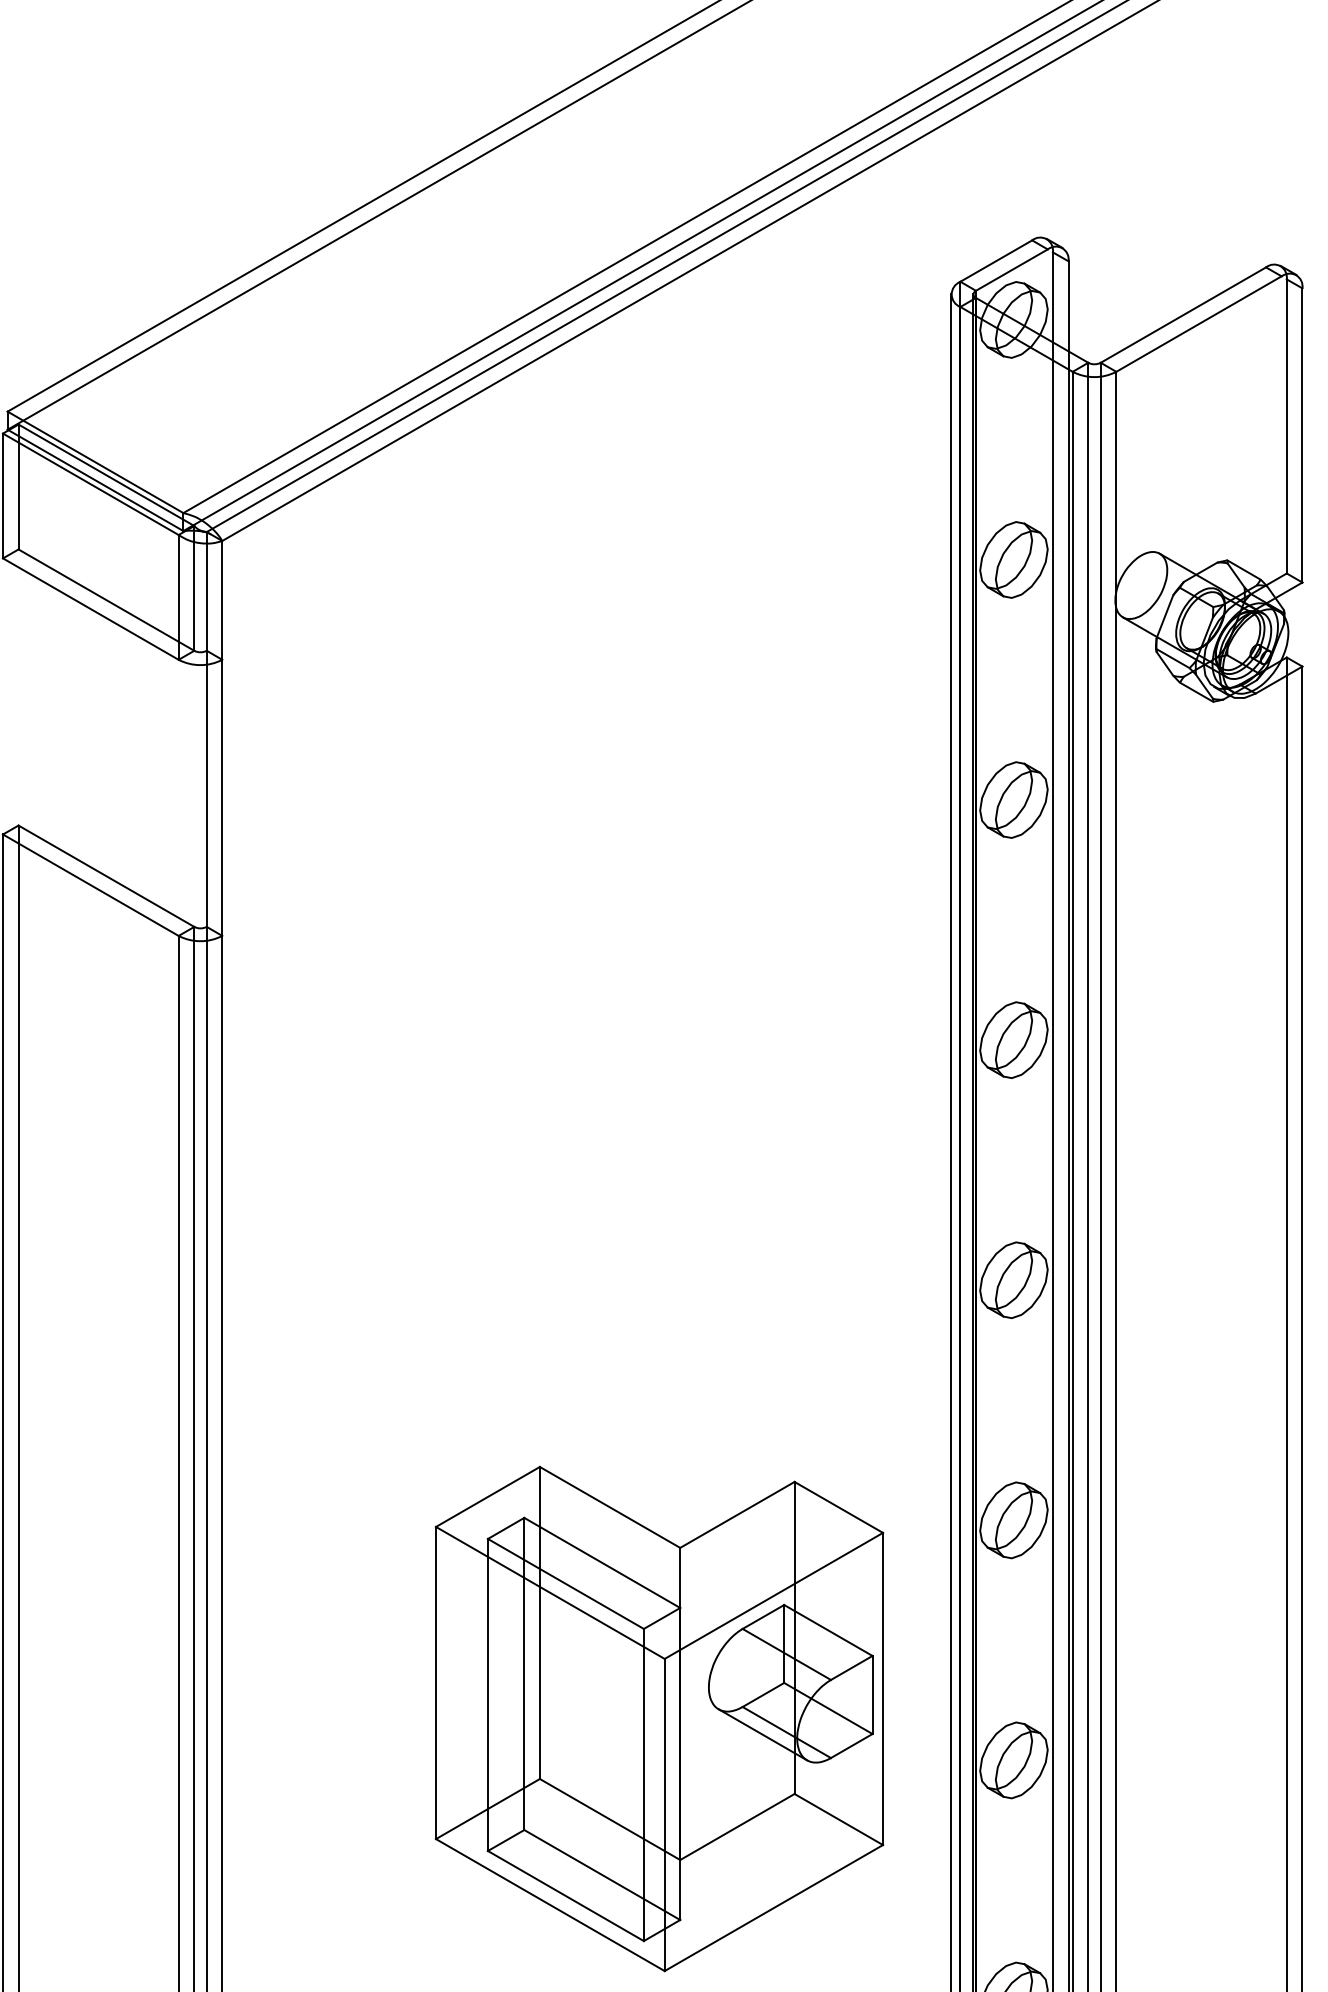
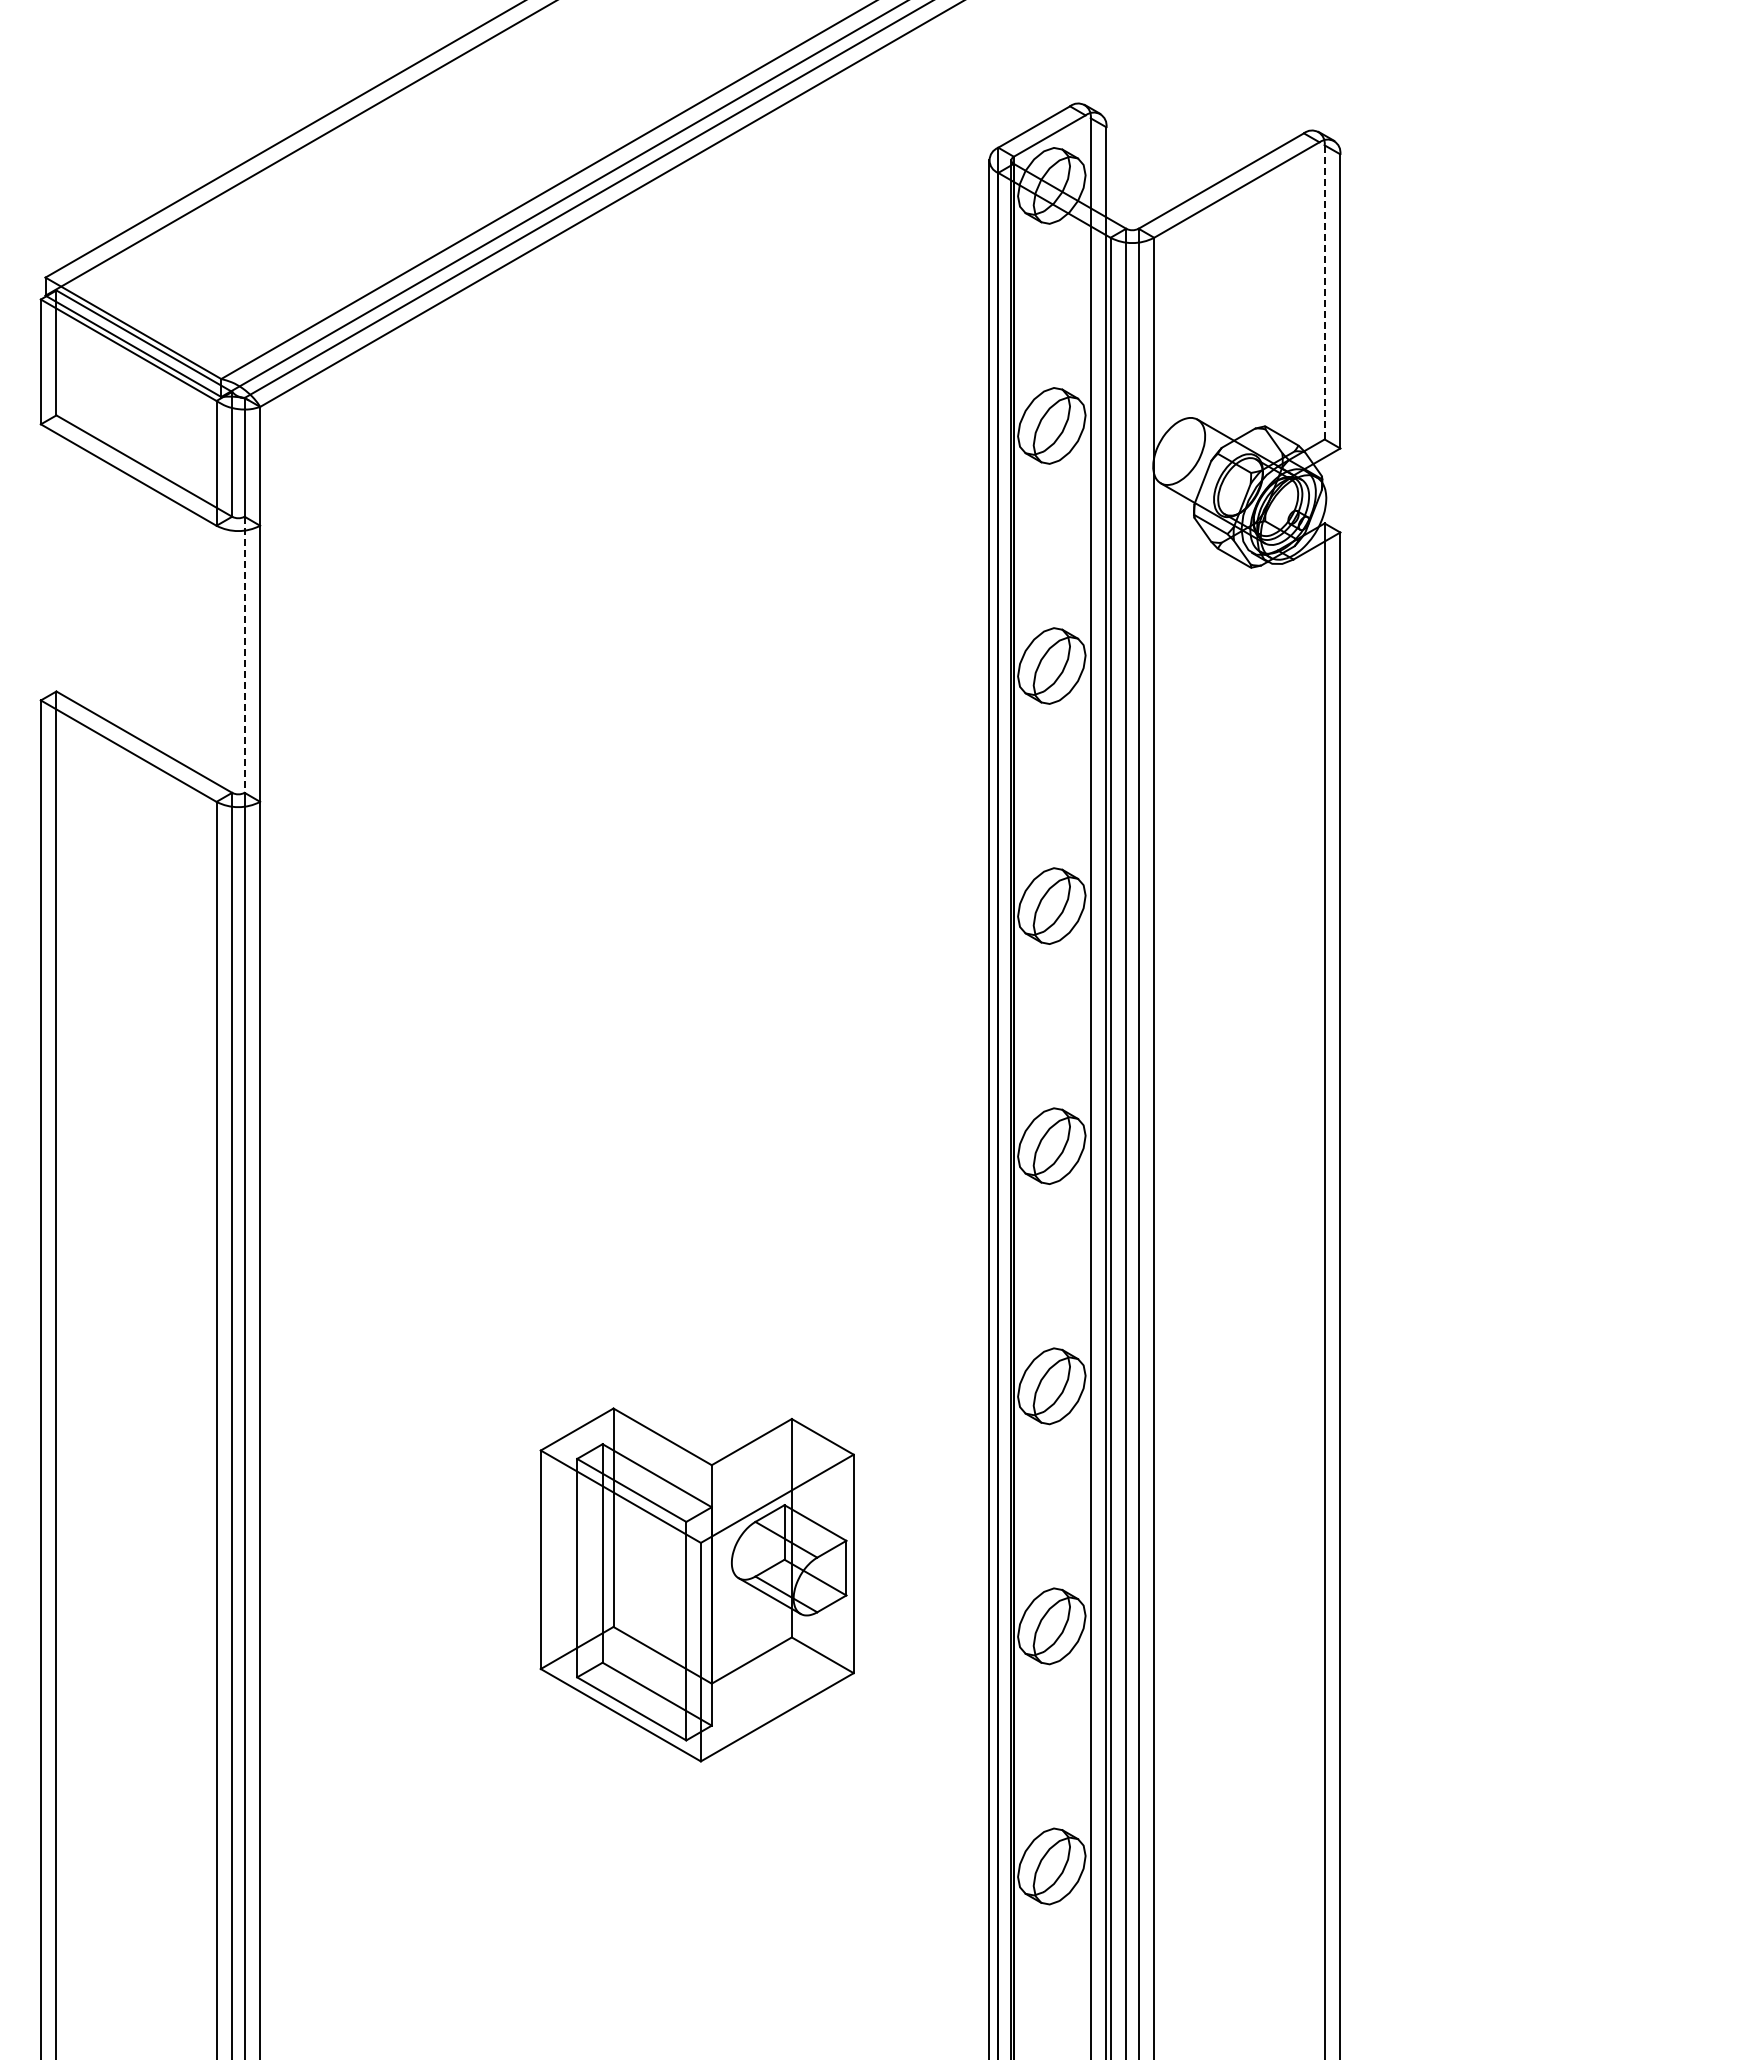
line: (1286, 425) -> (1324, 291), solid -> dashed
line: (206, 789) -> (244, 655), solid -> dashed
part: (658, 1718) -> (696, 1584), size x0.7

